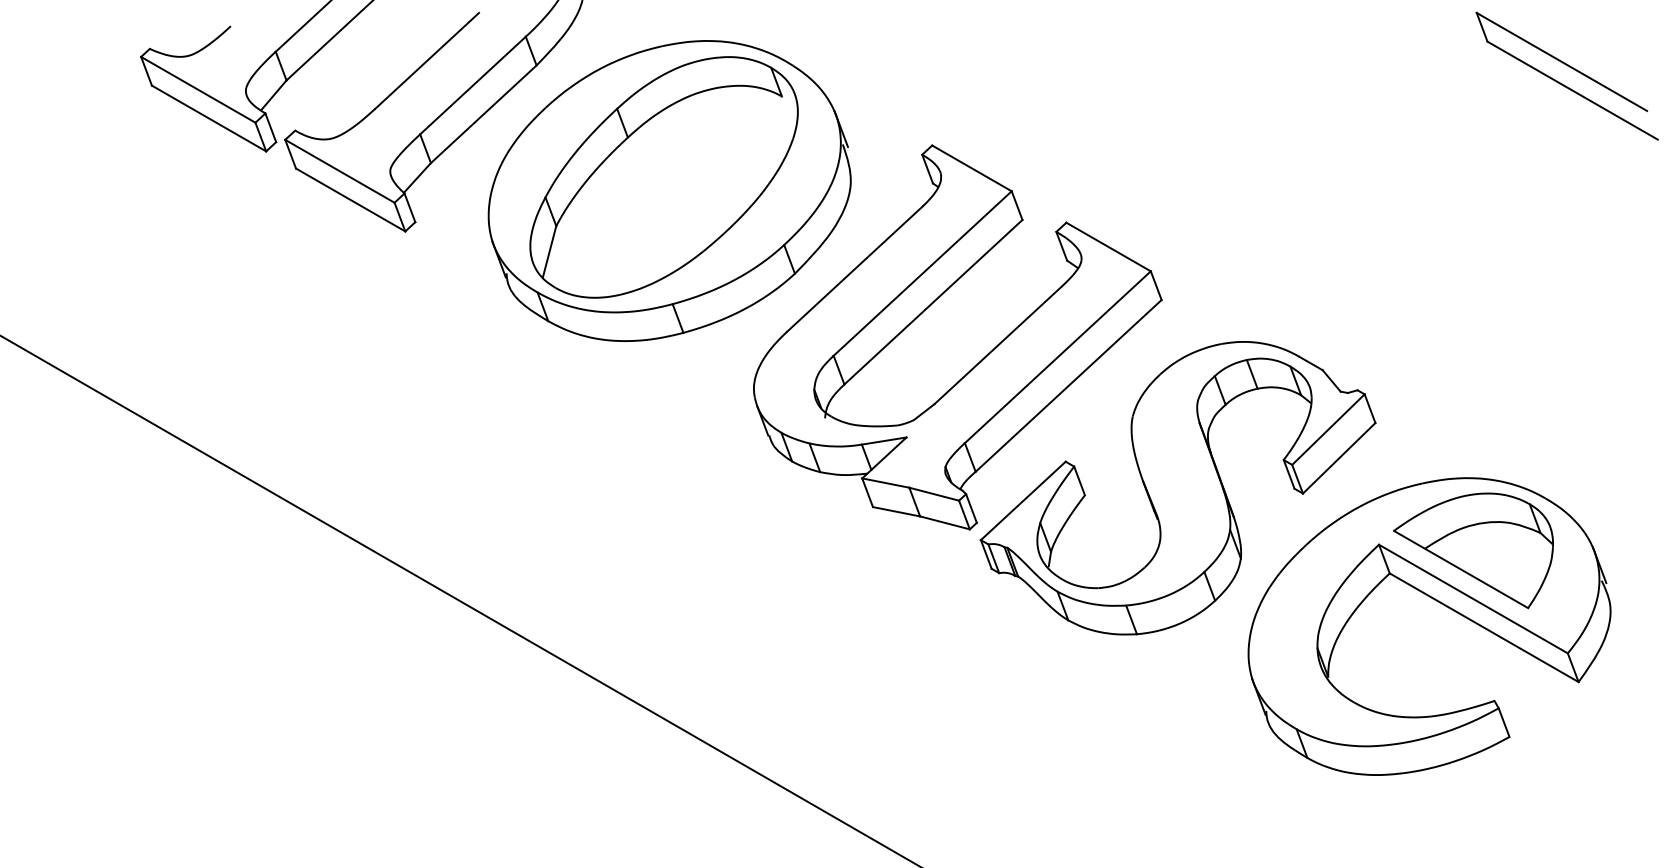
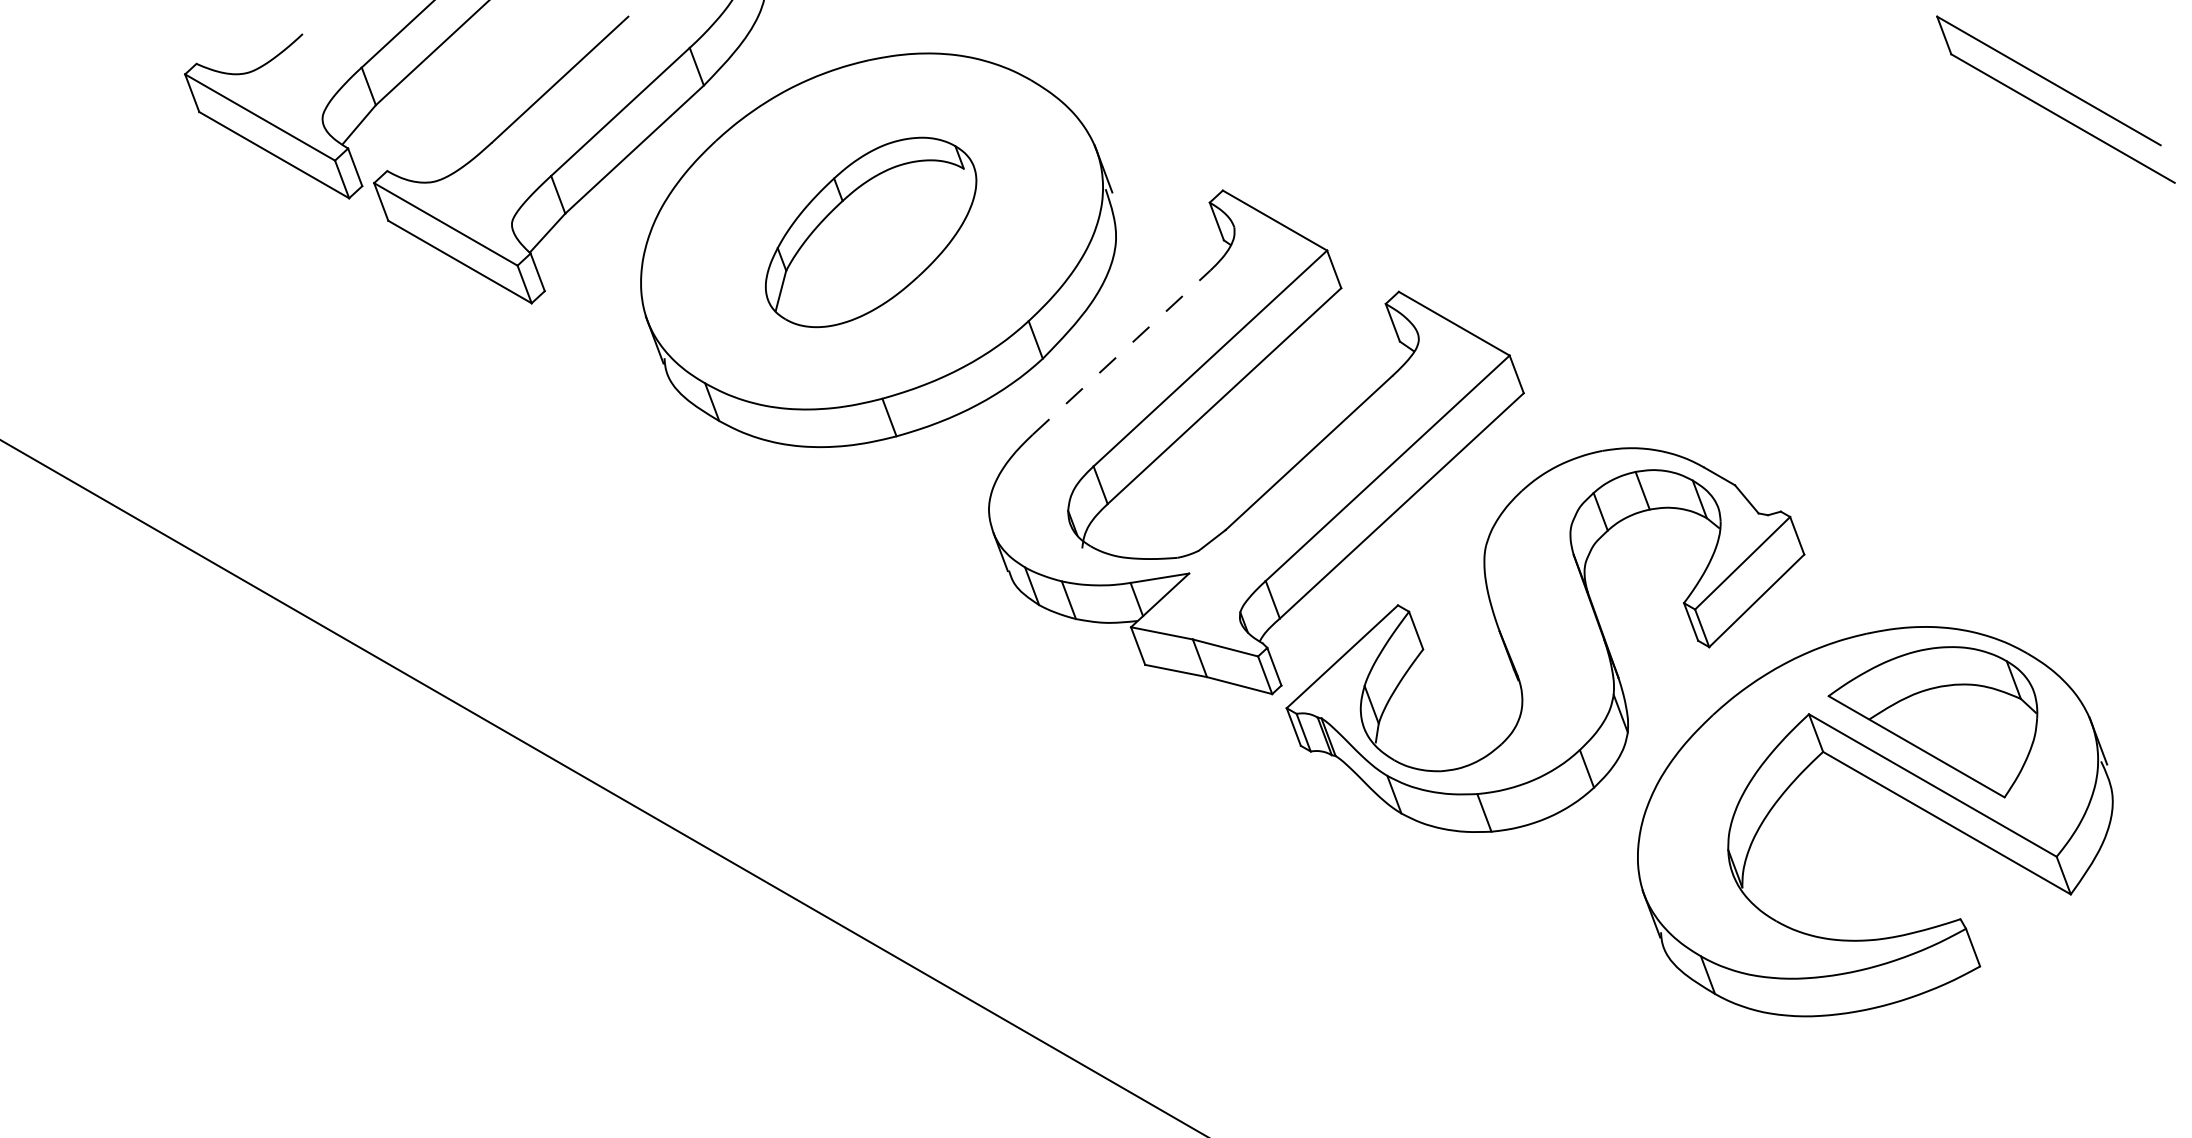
part: (663, 177) -> (870, 232), size x0.6
line: (854, 268) -> (1121, 352), solid -> dashed

